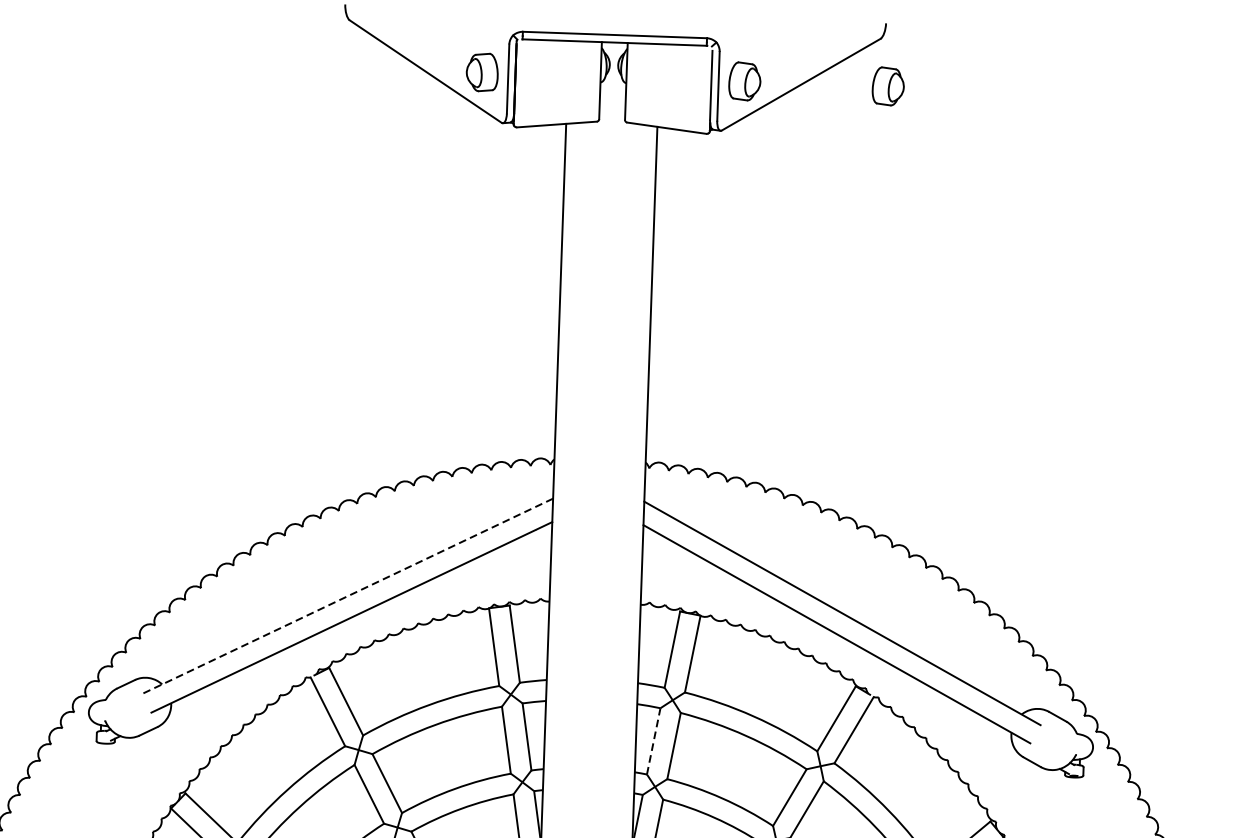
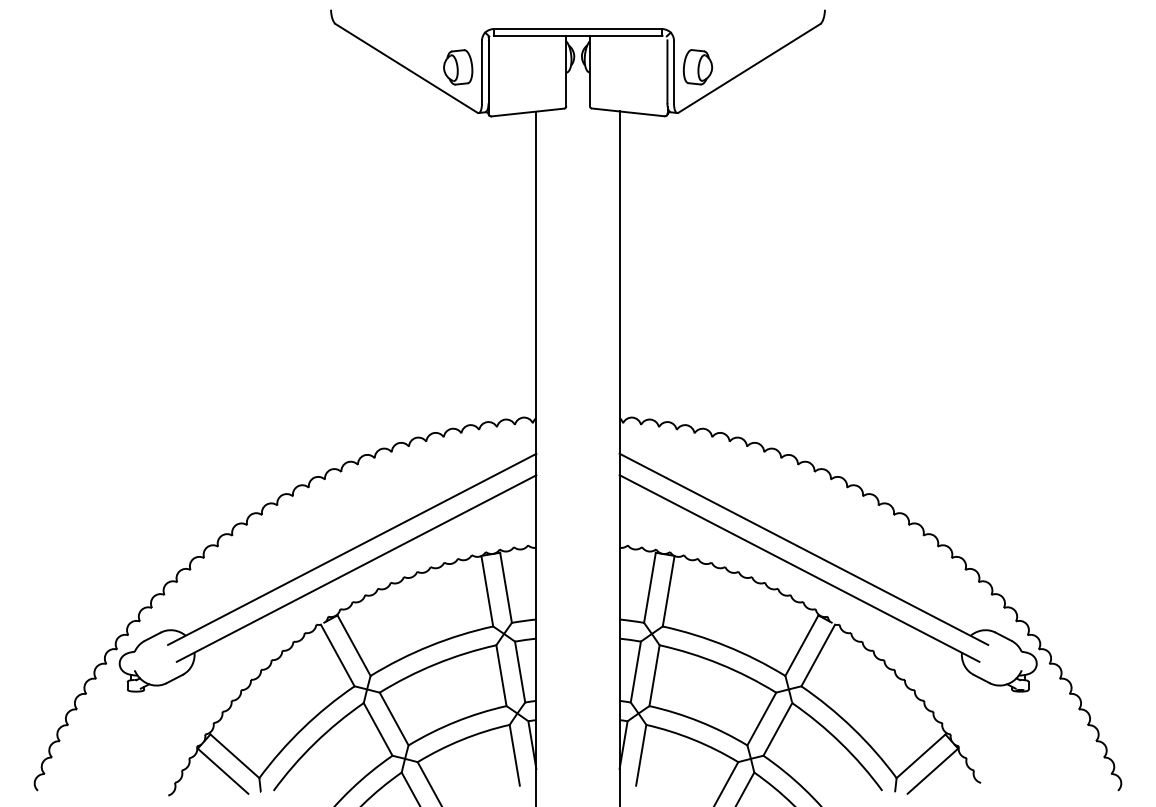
part: (888, 86) -> (829, 67), removed
line: (347, 596) -> (351, 549), dashed -> solid
line: (653, 741) -> (635, 672), dashed -> solid

